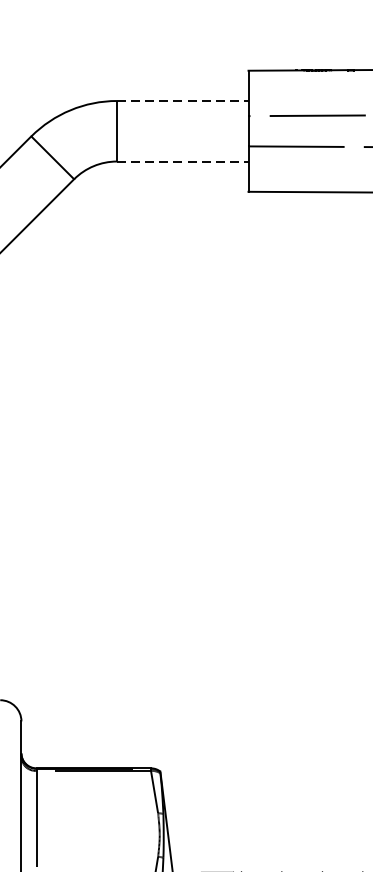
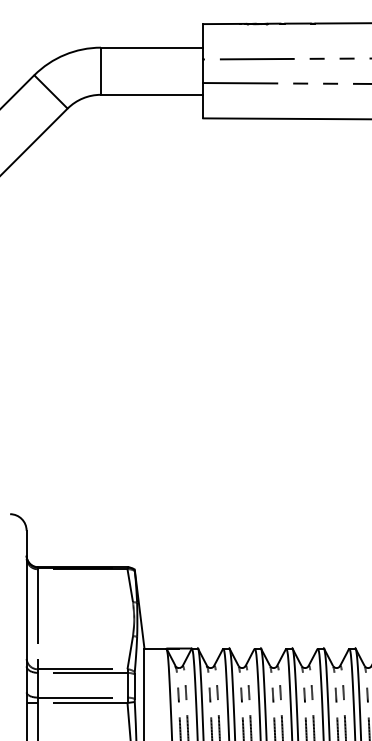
line: (183, 100) -> (152, 47), dashed -> solid
line: (183, 161) -> (152, 94), dashed -> solid

